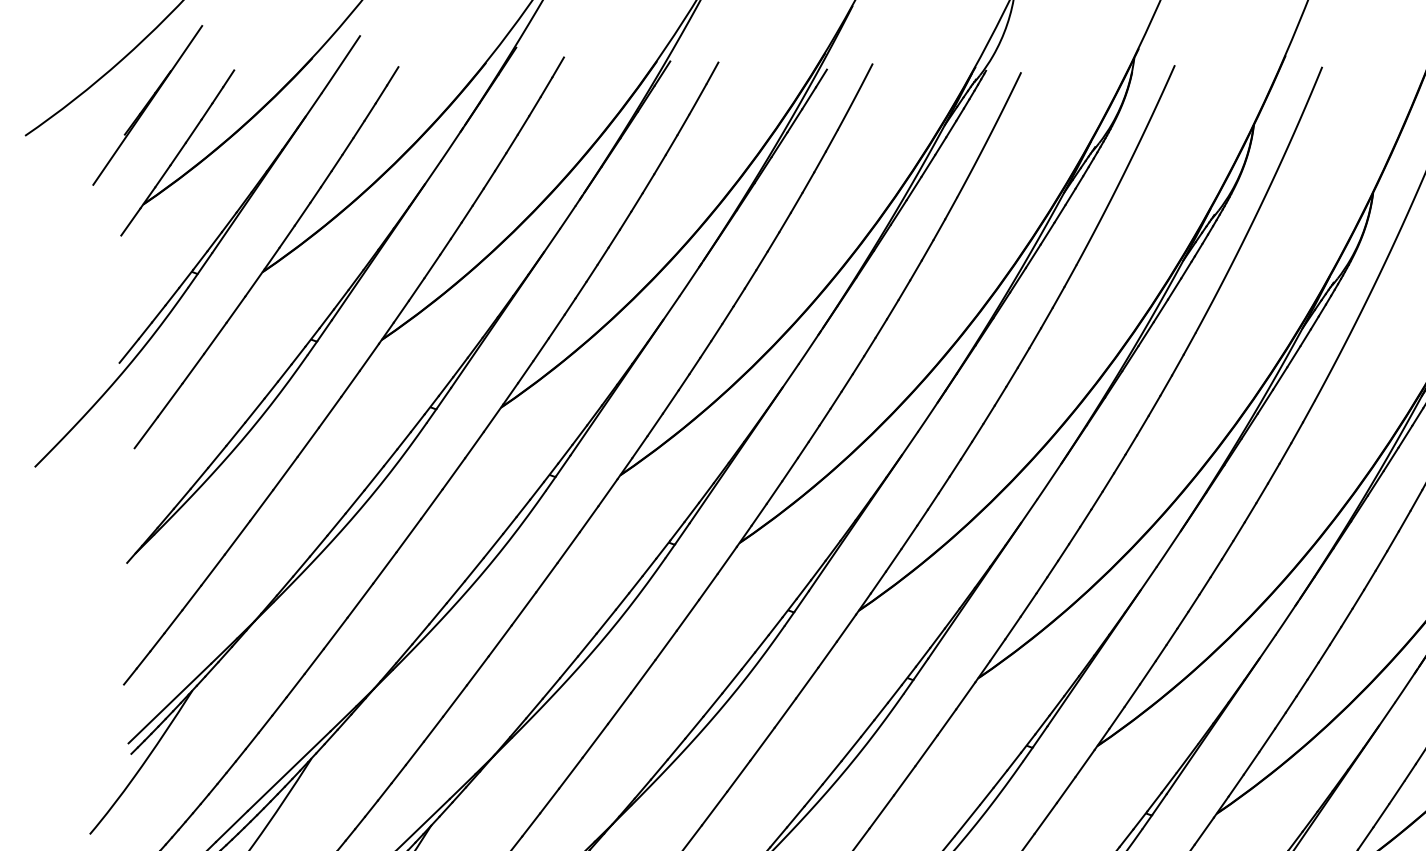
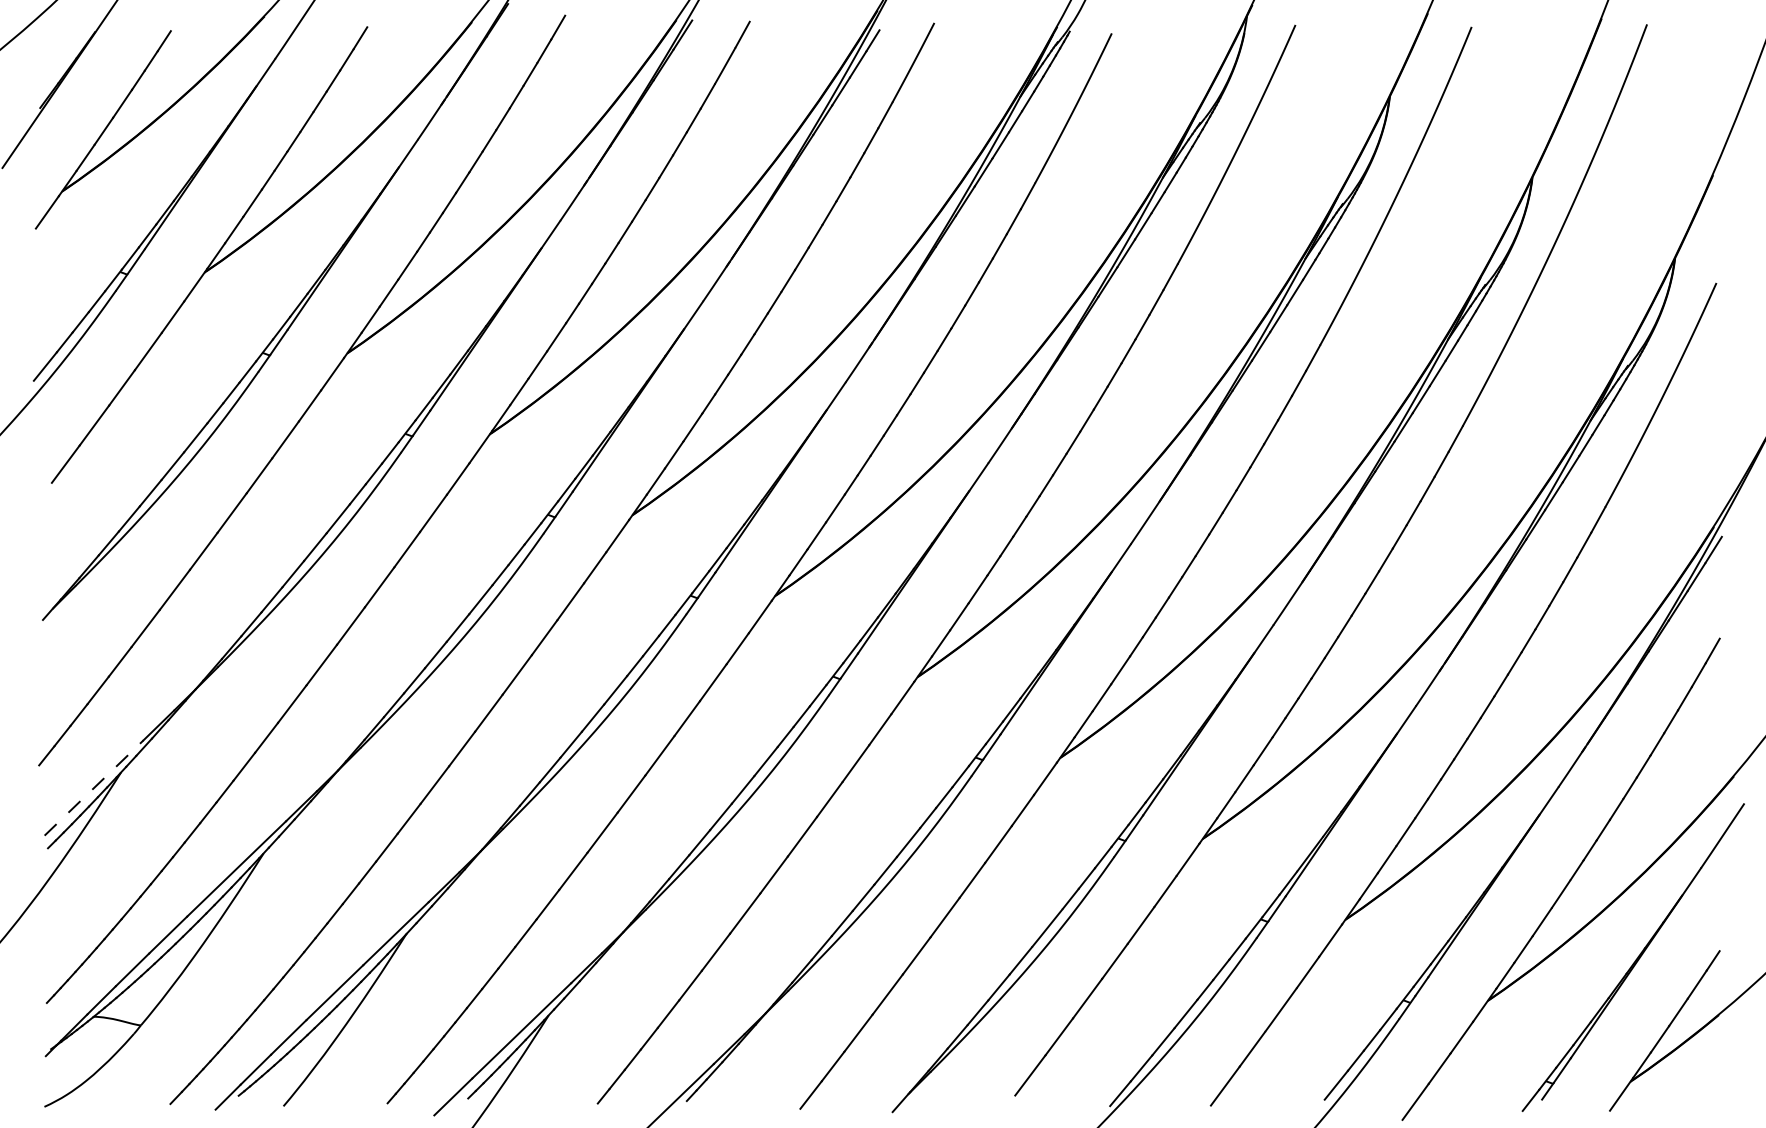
line: (170, 703) -> (94, 788), solid -> dashed

